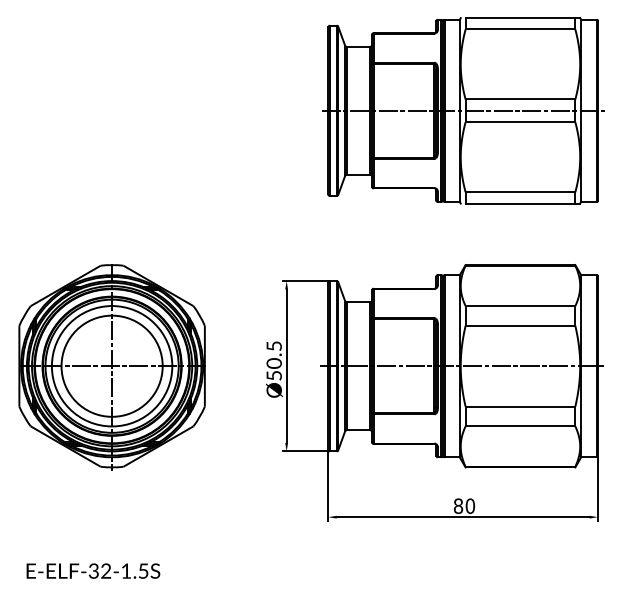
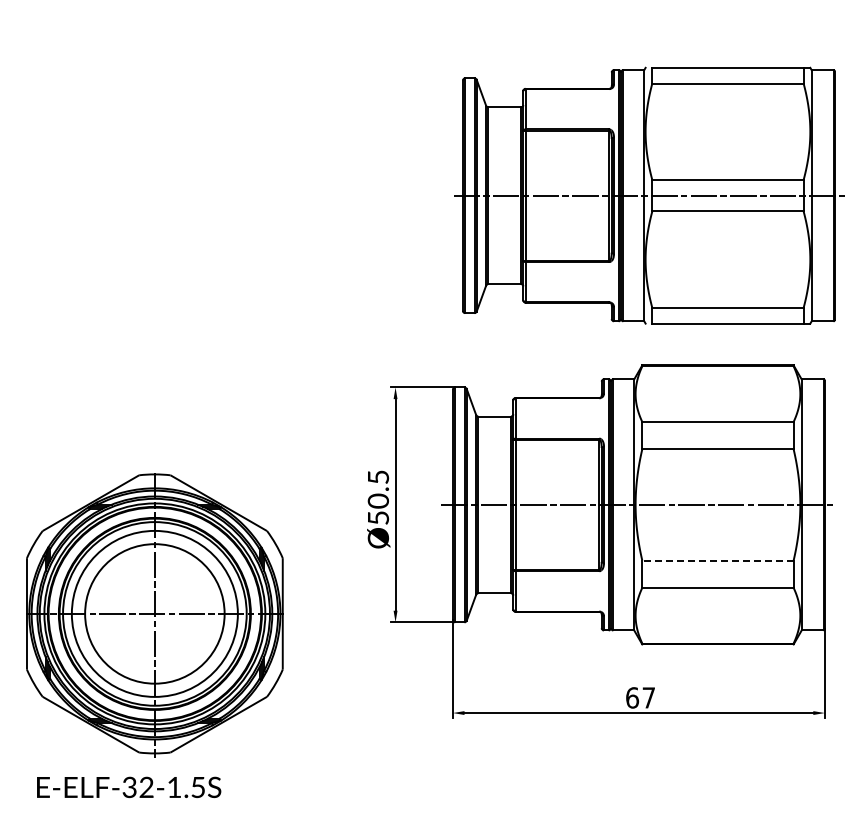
part: (463, 110) -> (649, 195), moved
part: (111, 367) -> (154, 615), moved
line: (520, 406) -> (717, 560), solid -> dashed
text: (464, 505) -> (640, 697), 80 -> 67

